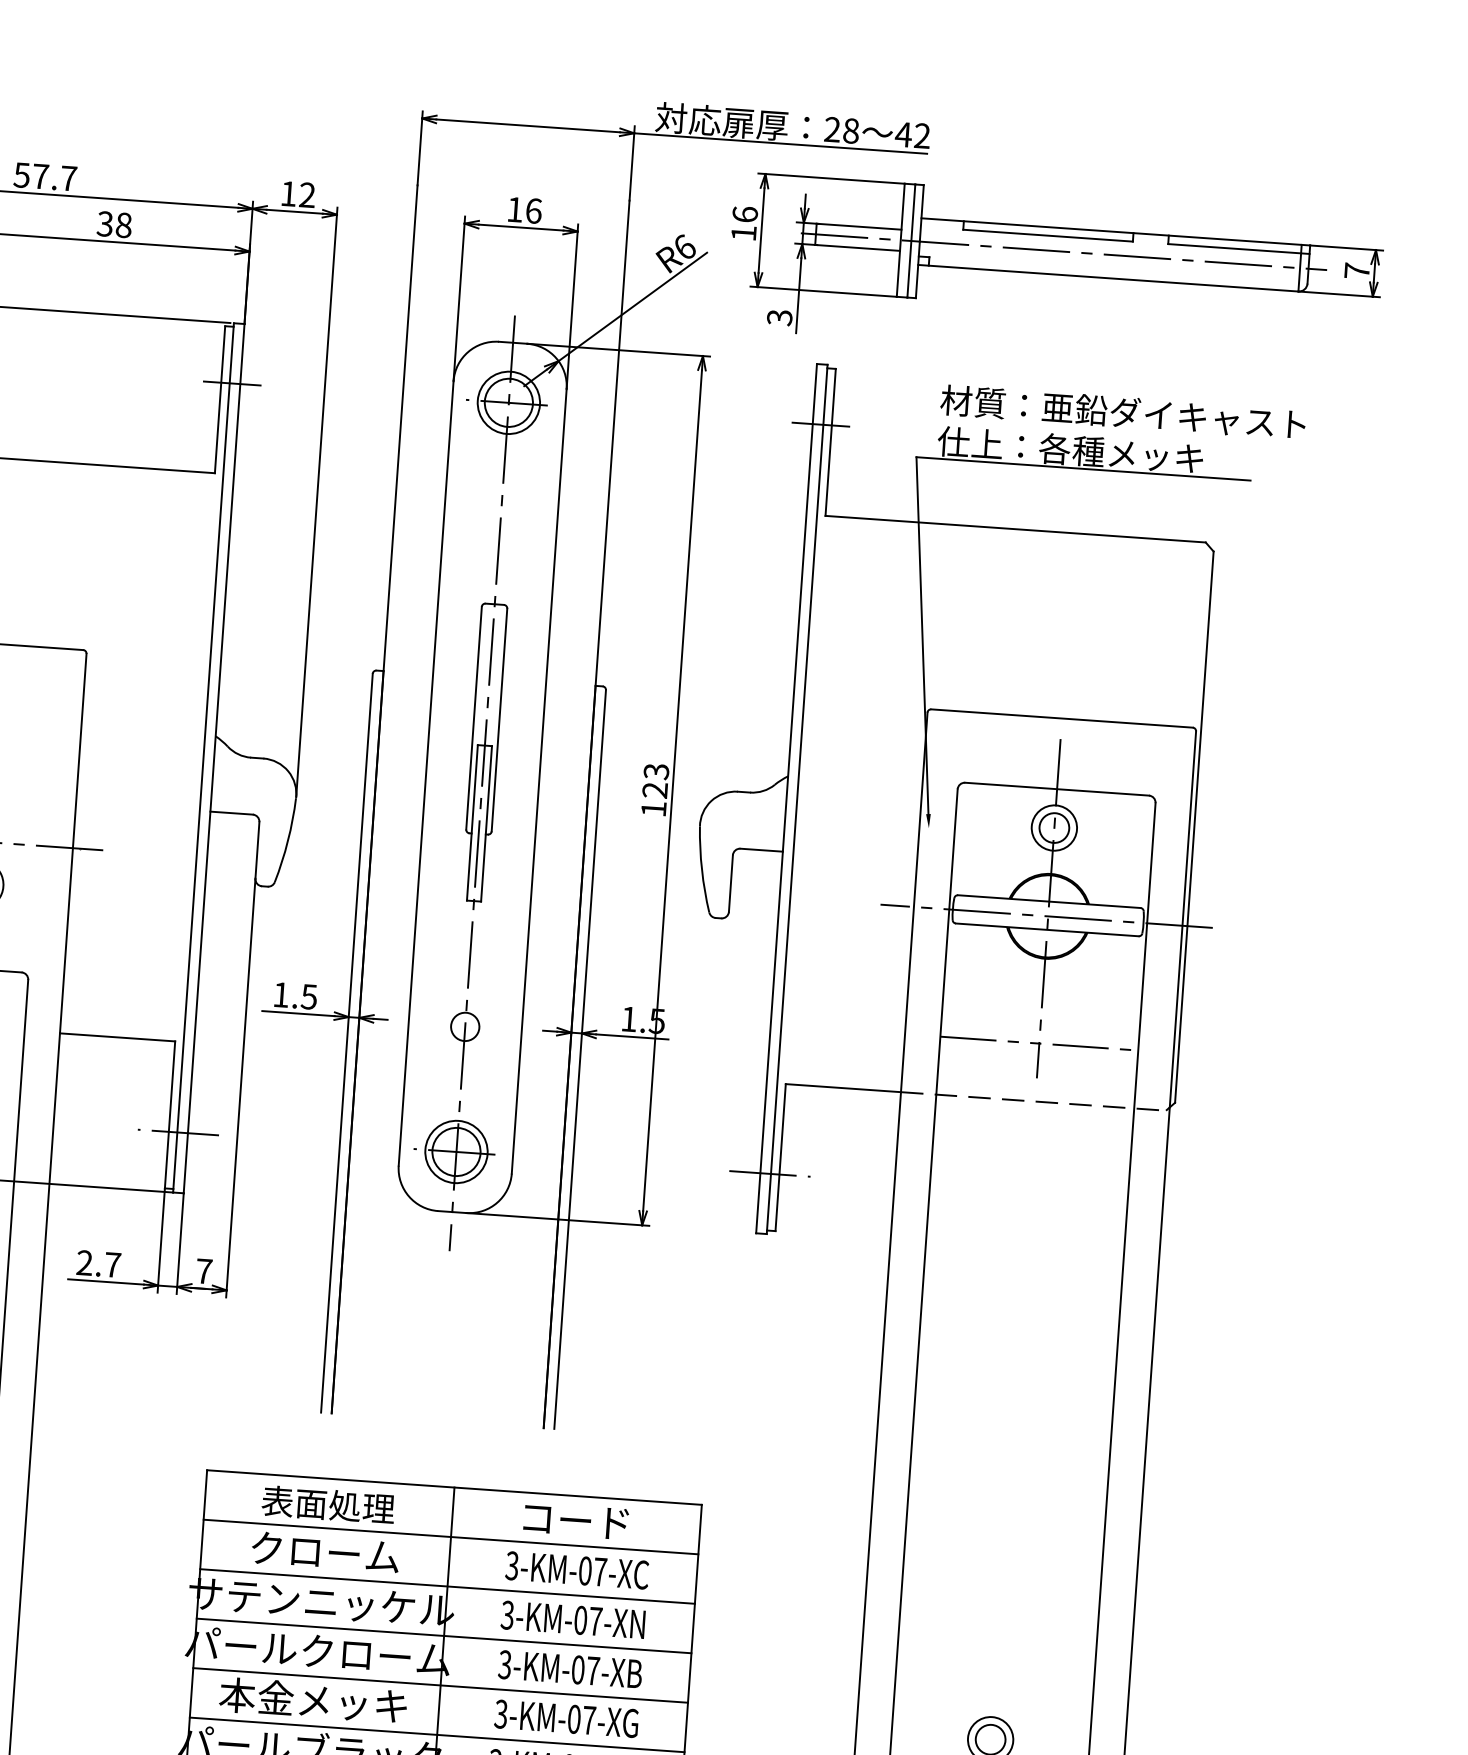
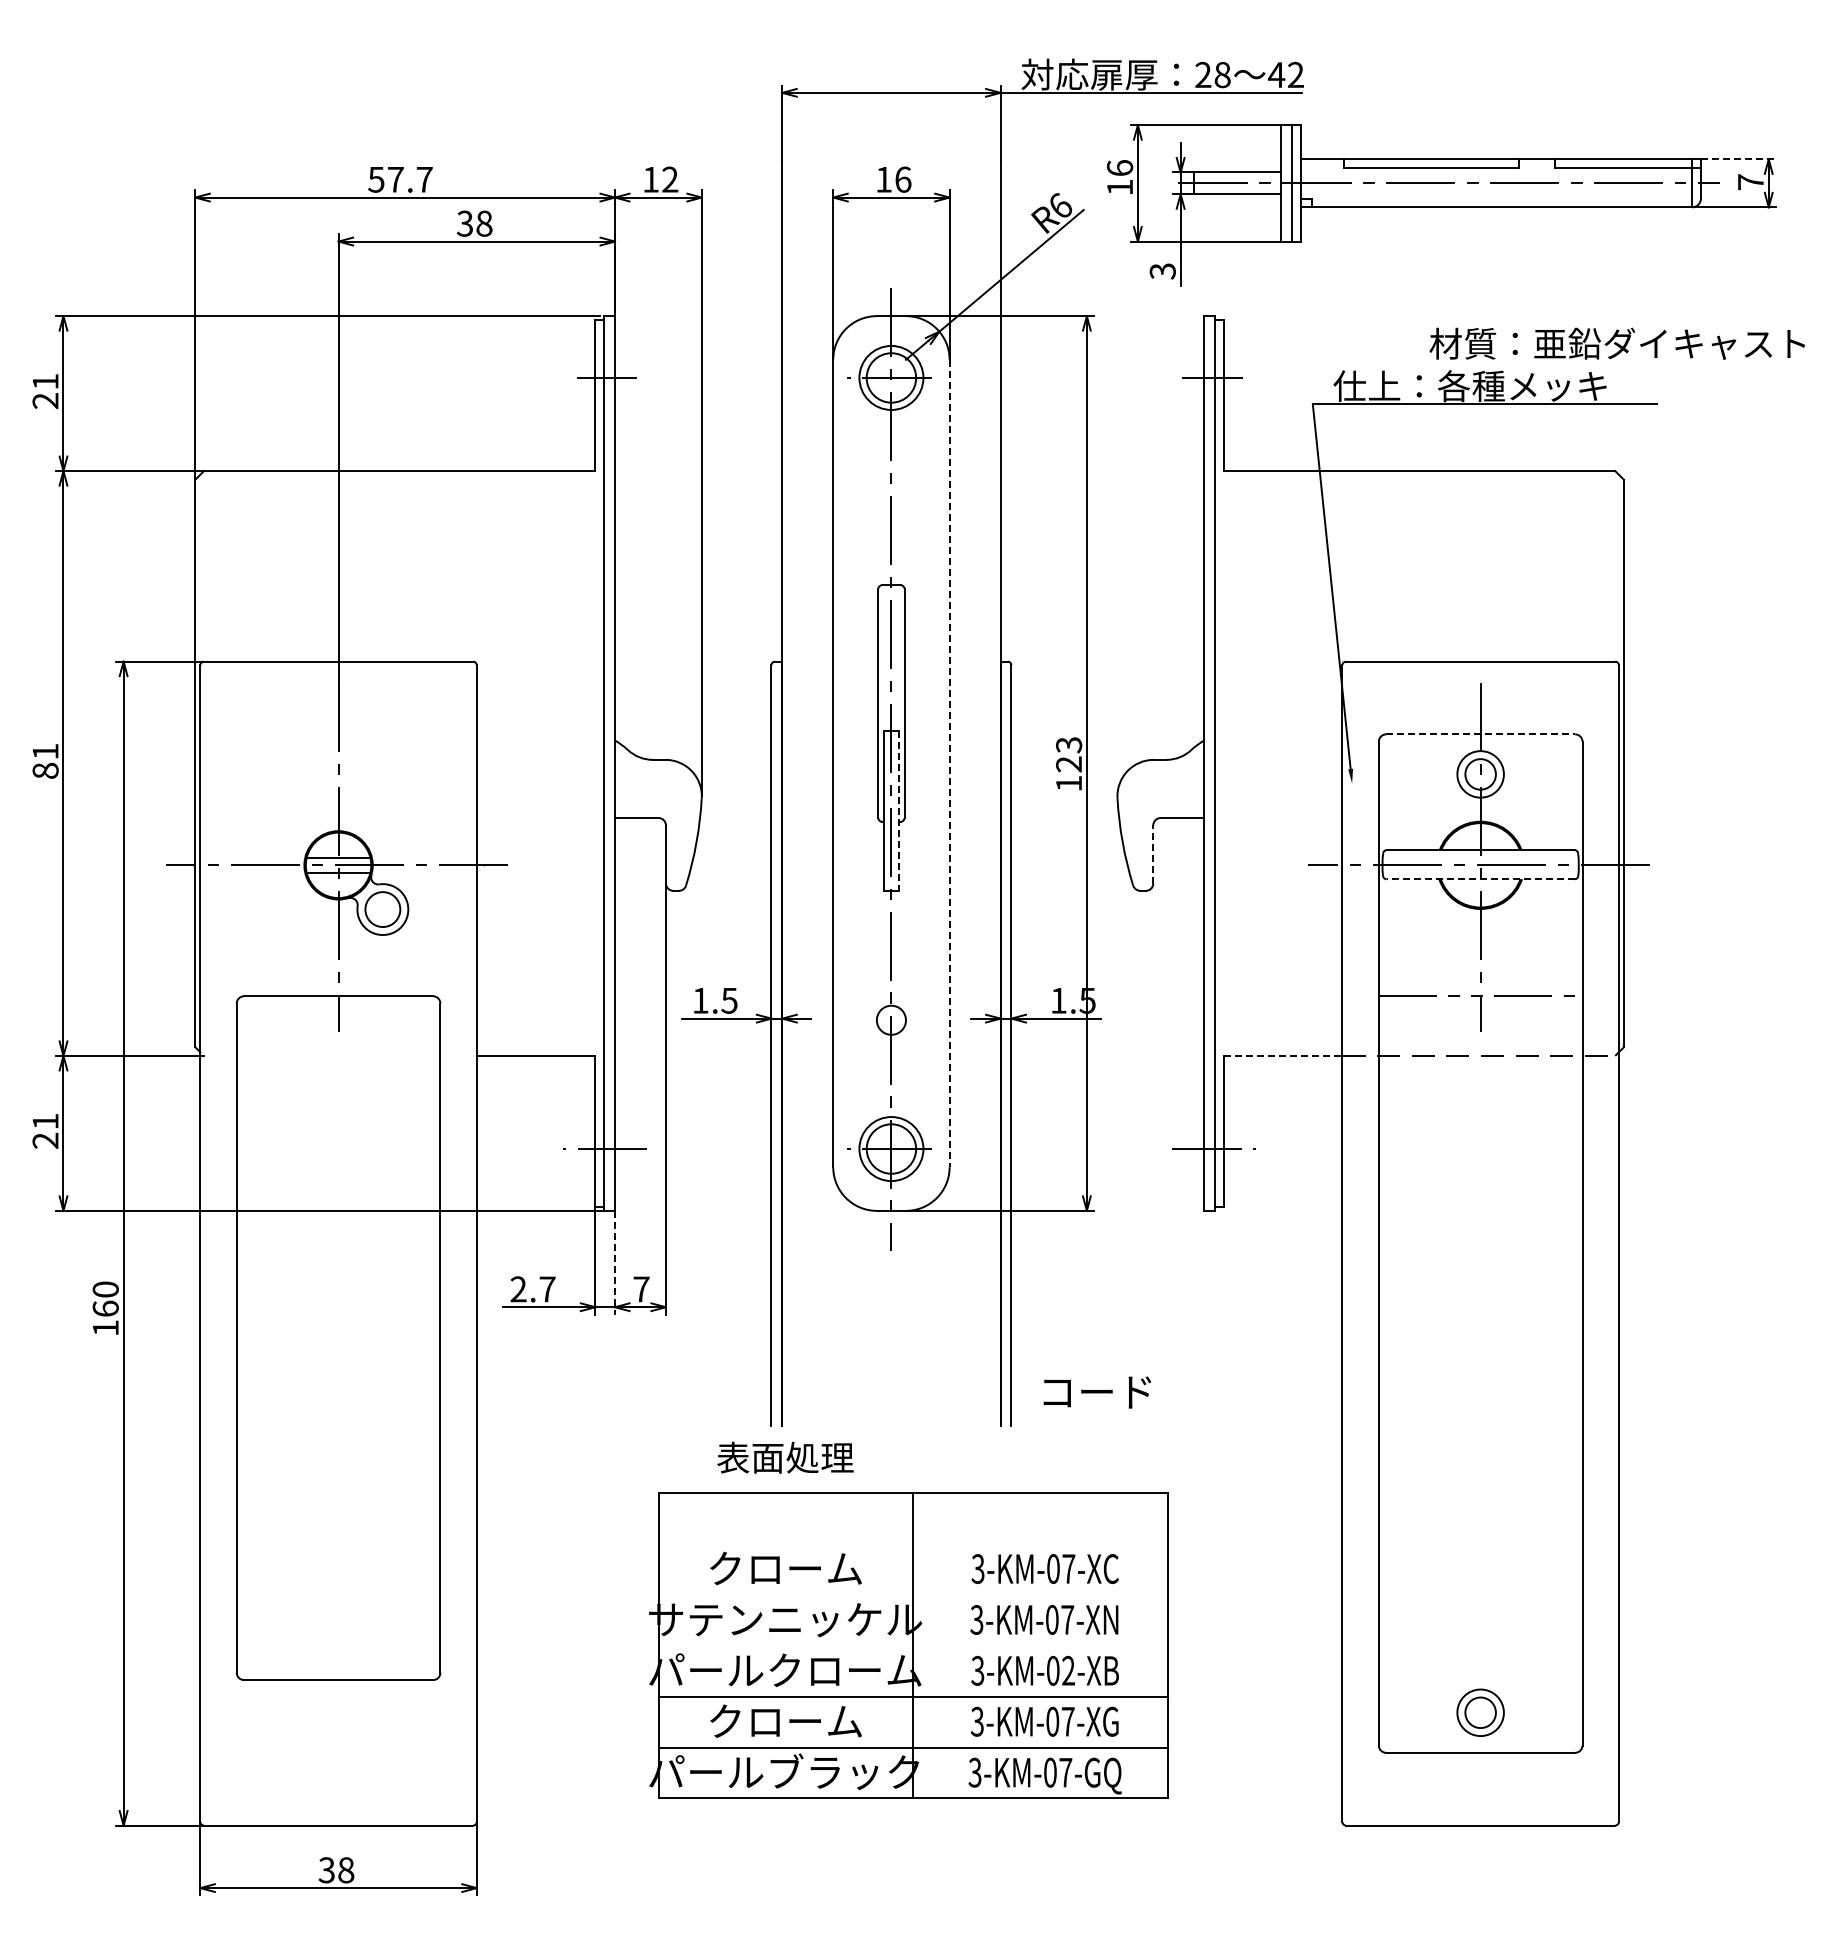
line: (1346, 248) -> (1738, 159), solid -> dashed
text: (1122, 412) -> (1616, 343), moved
line: (539, 781) -> (949, 763), solid -> dashed
line: (1056, 789) -> (1480, 734), solid -> dashed
line: (486, 824) -> (898, 811), solid -> dashed
line: (731, 882) -> (1153, 853), solid -> dashed
line: (1047, 930) -> (1480, 879), solid -> dashed
line: (843, 1087) -> (1283, 1055), solid -> dashed
line: (180, 1243) -> (615, 1262), solid -> dashed
text: (328, 1504) -> (785, 1457), moved
text: (576, 1521) -> (1097, 1392), moved
line: (451, 1536) -> (913, 1543), removed
line: (447, 1586) -> (913, 1594), removed
line: (444, 1635) -> (913, 1645), removed
text: (593, 1670) -> (1068, 1670), 3-KM-07-XB -> 3-KM-02-XB
text: (312, 1700) -> (783, 1721), 本金メッキ -> クローム

